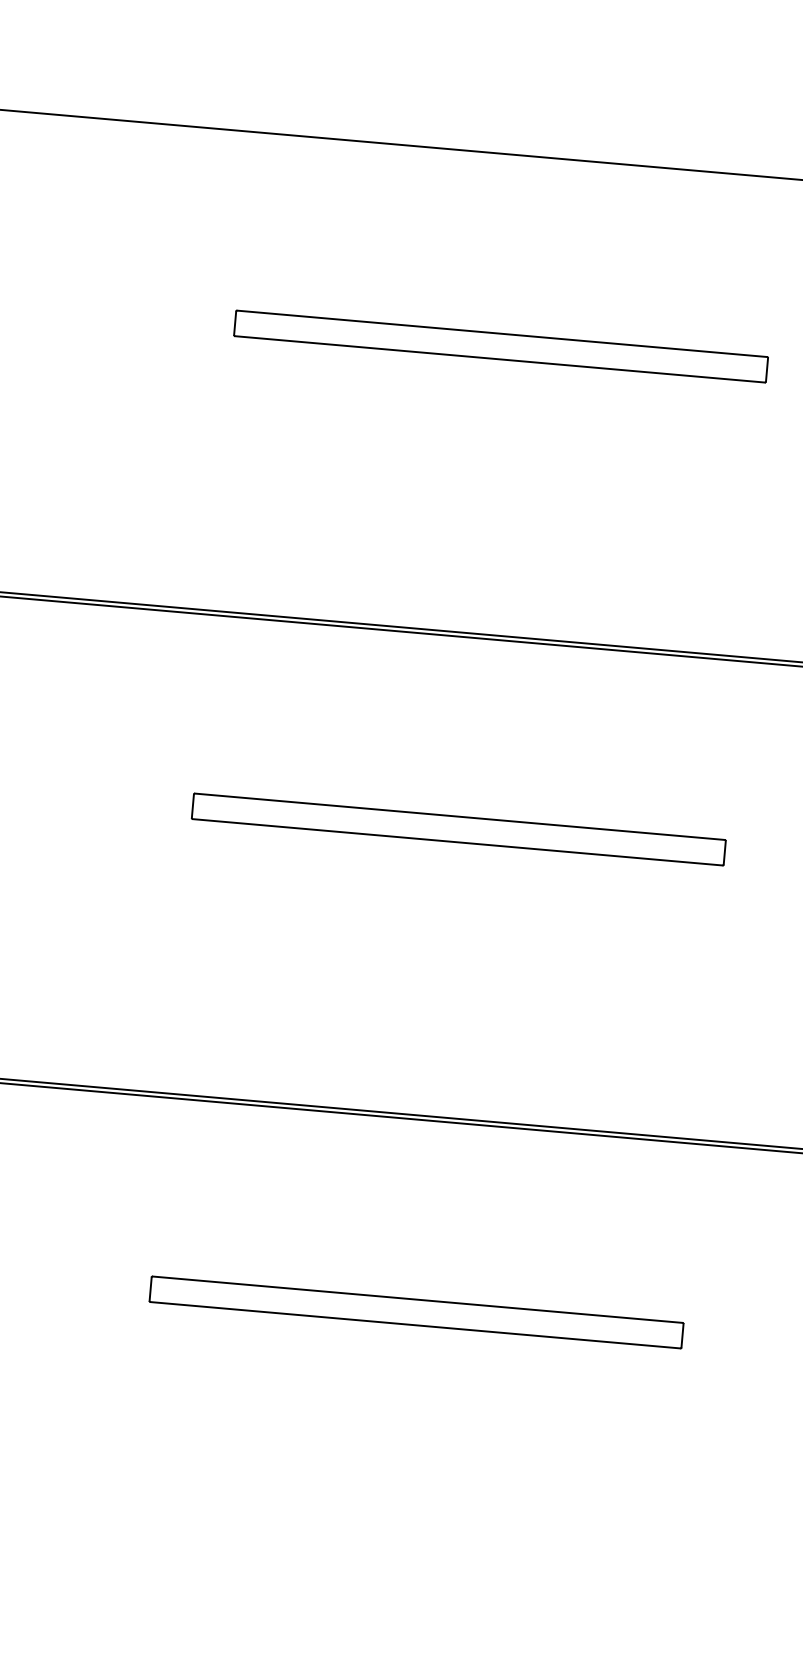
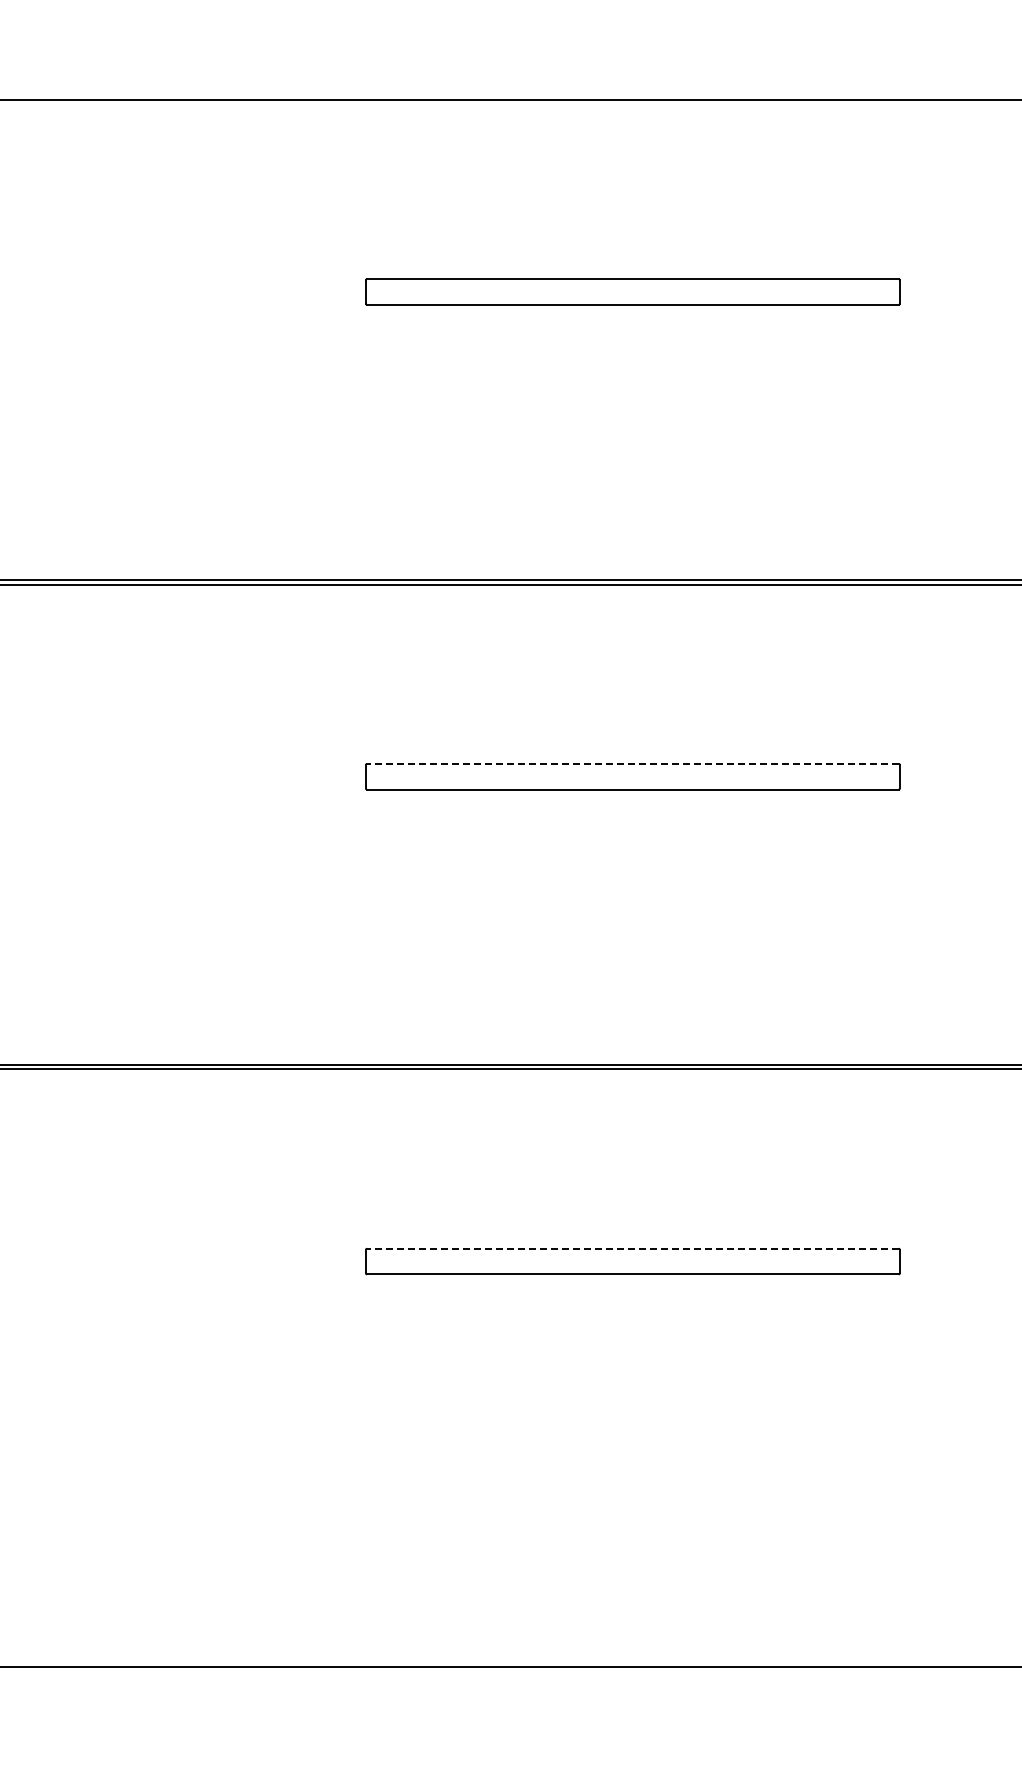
line: (459, 816) -> (632, 763), solid -> dashed
line: (417, 1299) -> (632, 1248), solid -> dashed

